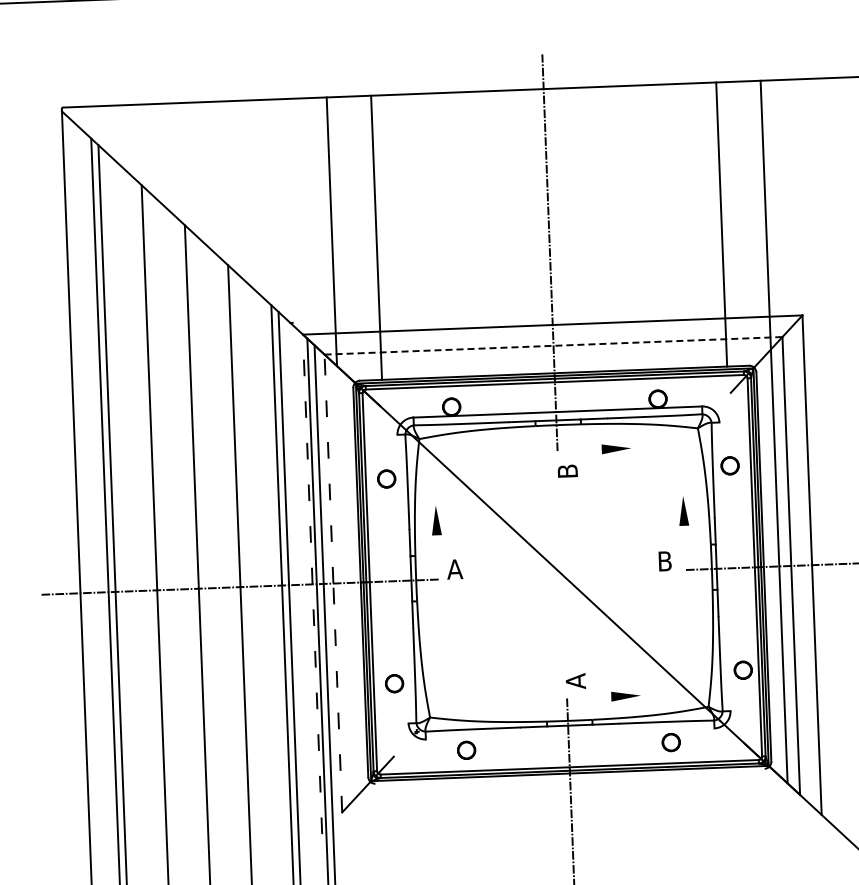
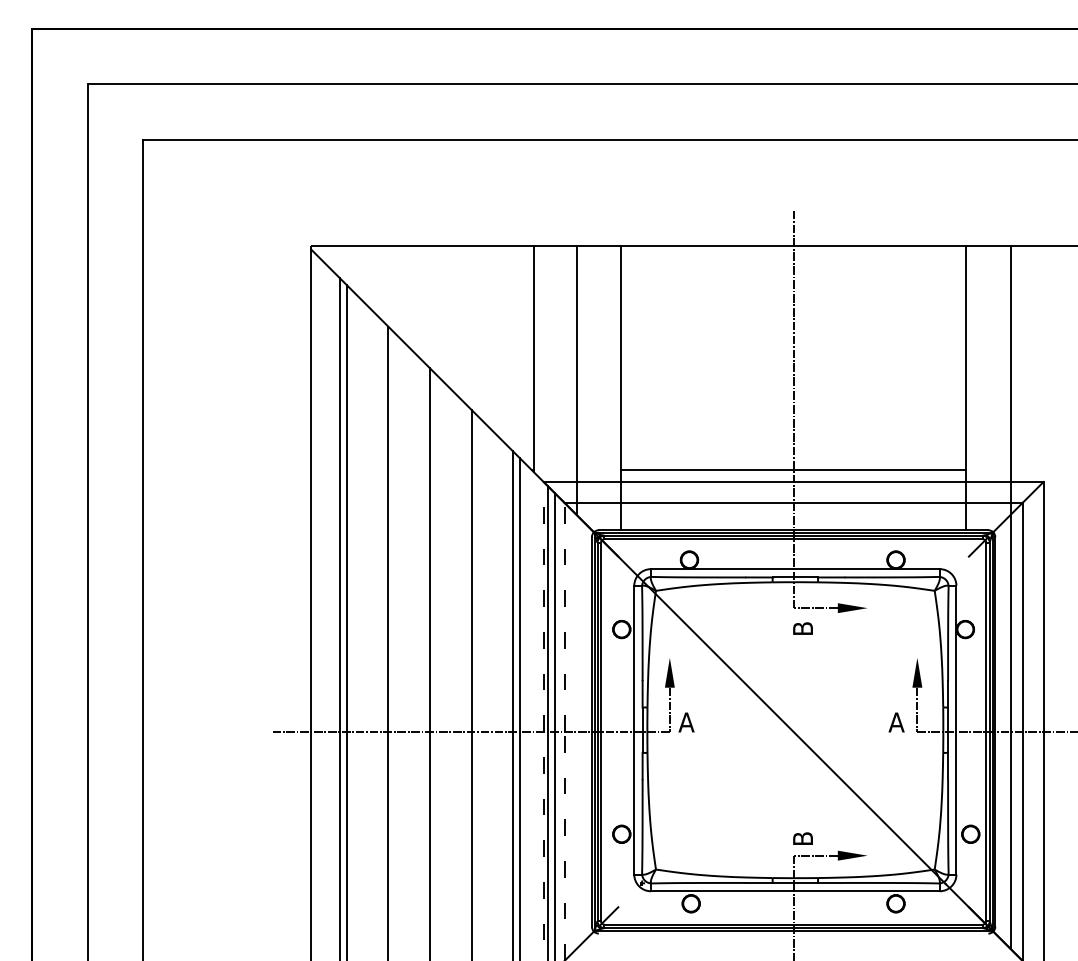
line: (288, 211) -> (533, 358), added
line: (552, 312) -> (793, 469), added
line: (554, 345) -> (794, 502), dashed -> solid
line: (579, 450) -> (815, 608), added
line: (685, 547) -> (917, 709), added
line: (437, 557) -> (669, 709), added
text: (664, 561) -> (896, 722), B -> A
line: (725, 566) -> (956, 729), added
line: (403, 578) -> (634, 729), added
text: (575, 680) -> (802, 838), A -> B
line: (588, 697) -> (815, 855), added
line: (569, 734) -> (794, 891), added

